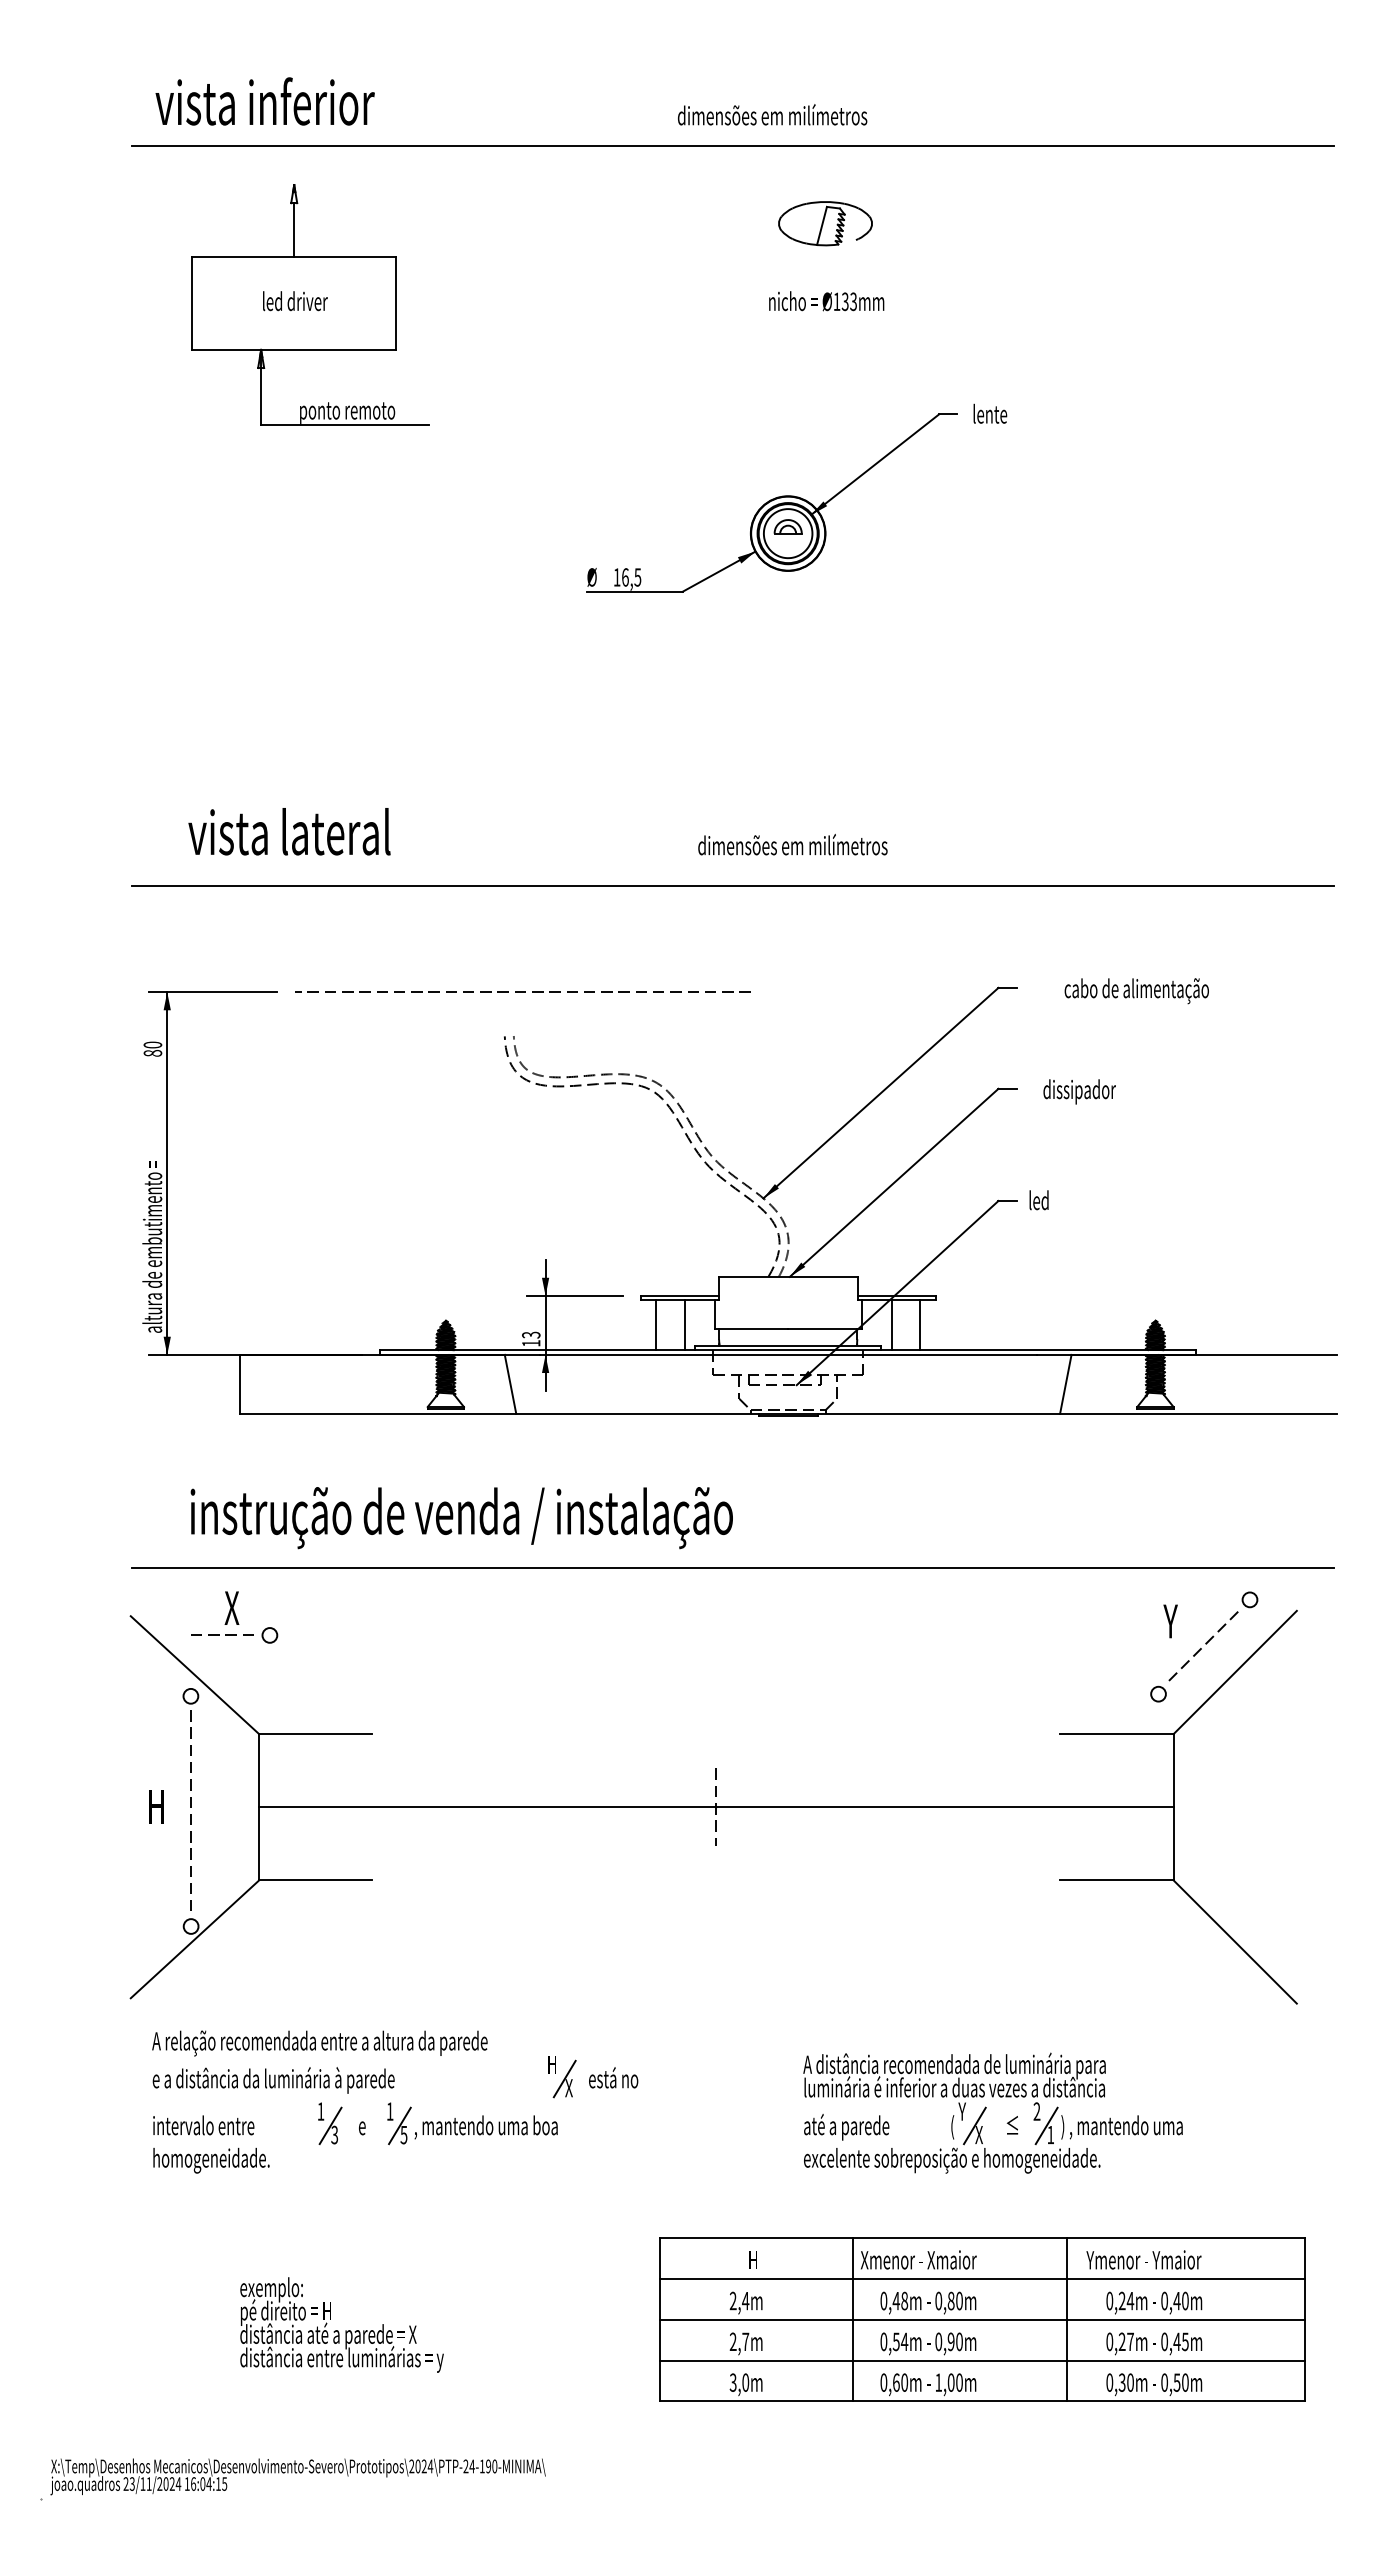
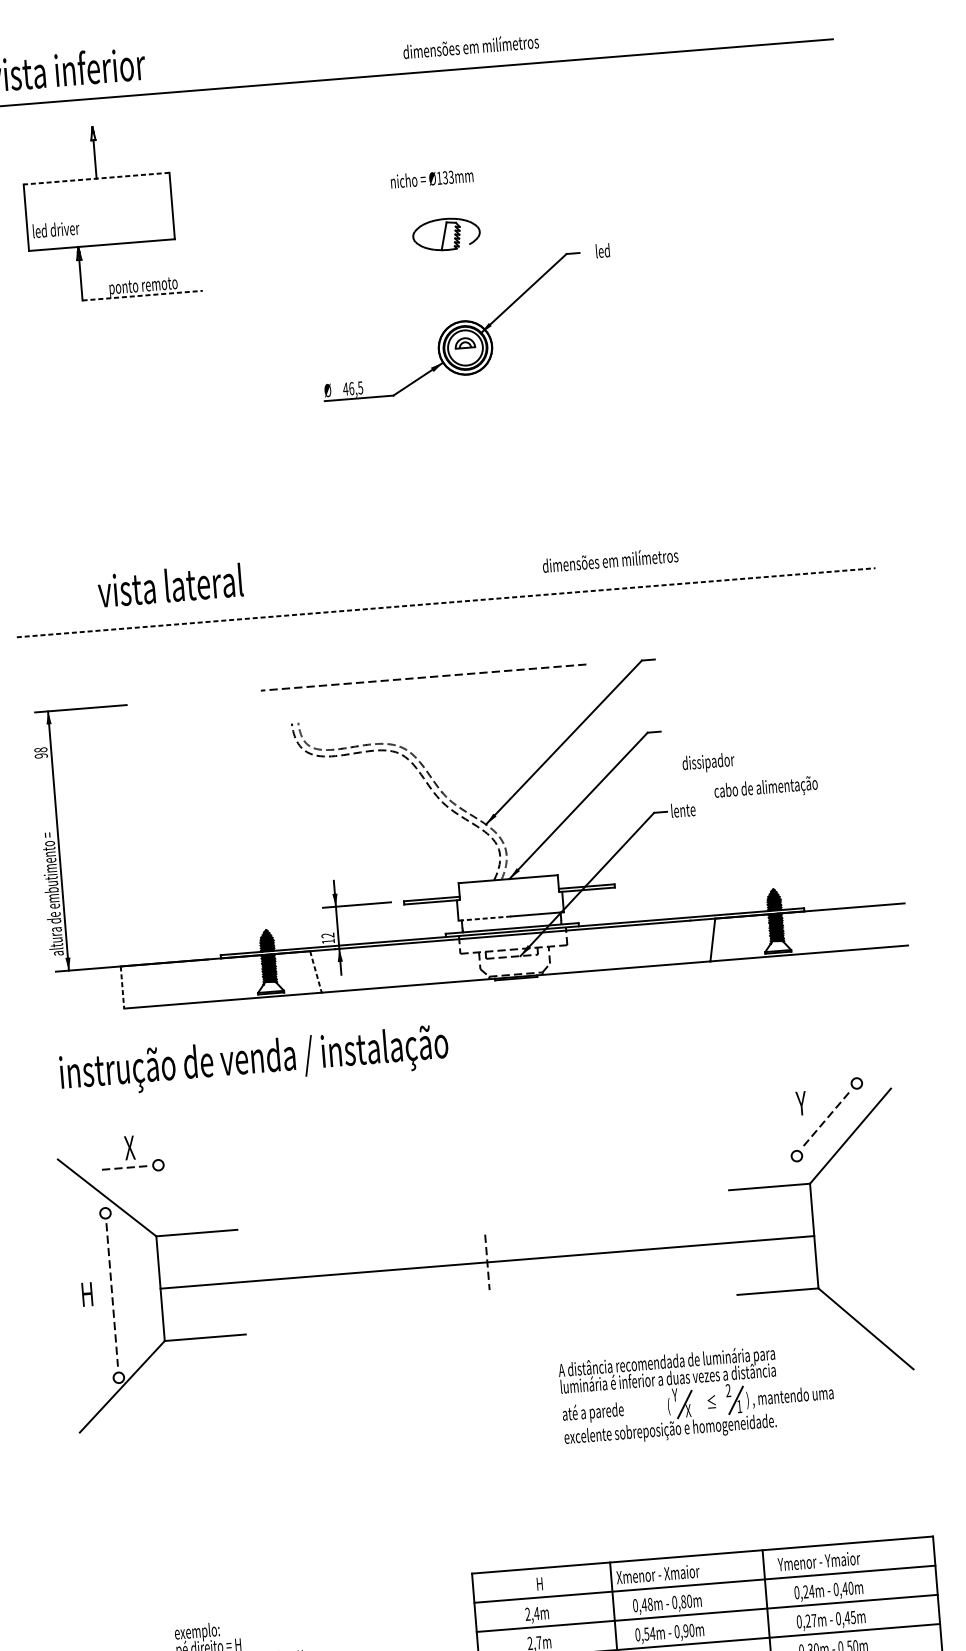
text: (772, 114) -> (470, 46), moved
part: (825, 223) -> (446, 234), moved
line: (293, 256) -> (96, 178), solid -> dashed
text: (295, 301) -> (56, 229), moved
text: (826, 301) -> (431, 178), moved
text: (990, 413) -> (603, 250), lente -> led
line: (345, 424) -> (142, 295), solid -> dashed
text: (616, 577) -> (345, 389), 16,5 -> 46,5
text: (289, 831) -> (170, 585), moved
text: (792, 844) -> (610, 559), moved
line: (732, 885) -> (445, 602), solid -> dashed
line: (522, 991) -> (423, 677), moved
text: (1136, 991) -> (765, 789), moved
text: (152, 1048) -> (40, 752), 80 -> 98
text: (1079, 1091) -> (708, 762), moved
text: (1039, 1200) -> (683, 810), led -> lente
line: (655, 1325) -> (416, 921), removed
line: (684, 1325) -> (436, 919), removed
line: (891, 1325) -> (584, 907), removed
line: (920, 1325) -> (605, 906), removed
line: (751, 1329) -> (485, 918), solid -> dashed
text: (531, 1334) -> (328, 935), 13 -> 12
line: (239, 1384) -> (122, 987), solid -> dashed
line: (510, 1384) -> (315, 972), solid -> dashed
text: (461, 1518) -> (254, 1061), moved
line: (732, 1568) -> (485, 1090), removed
part: (395, 2101) -> (275, 1491), removed
part: (986, 2108) -> (692, 1391), moved

